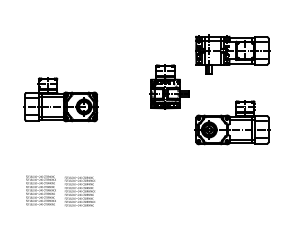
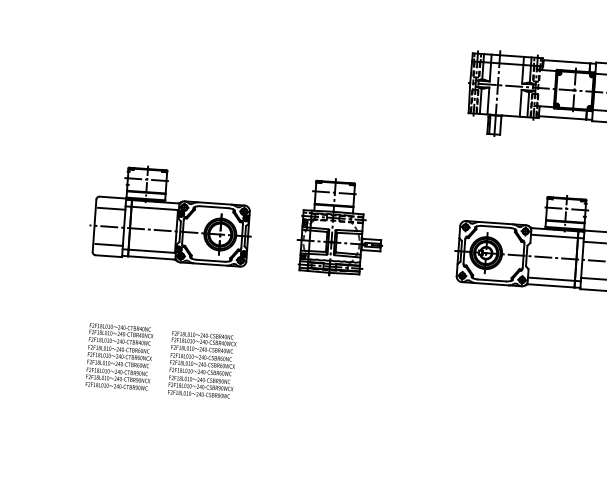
part: (169, 86) -> (341, 227), moved
part: (60, 99) -> (171, 215), moved

